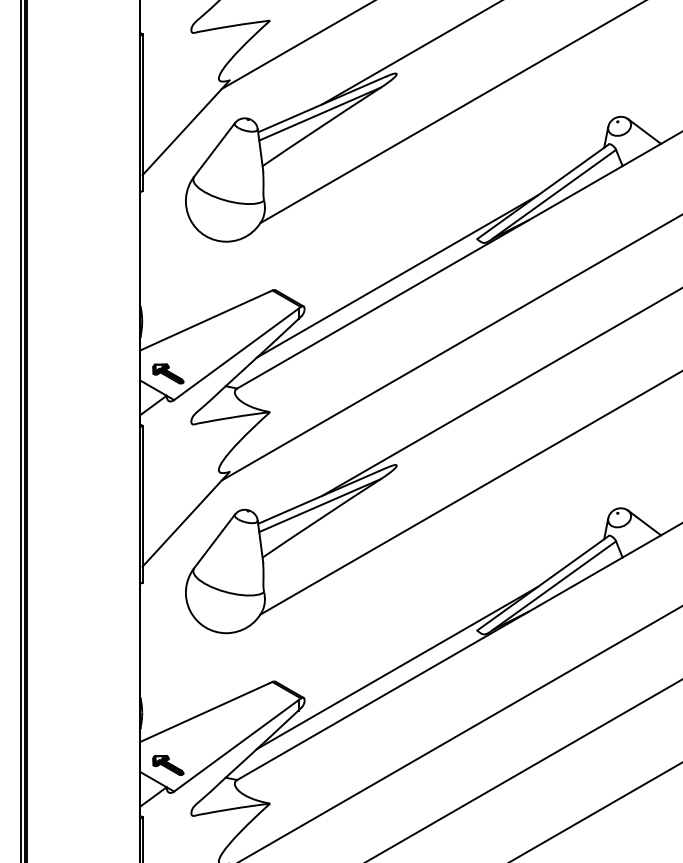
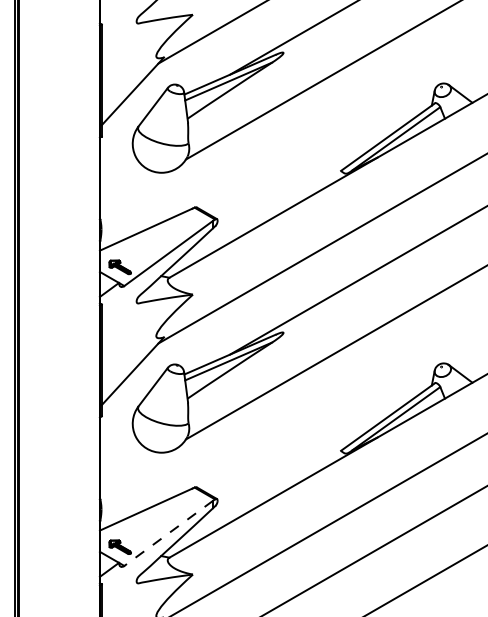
line: (396, 276) -> (283, 197), removed
line: (396, 667) -> (283, 477), removed
line: (235, 746) -> (168, 533), solid -> dashed

